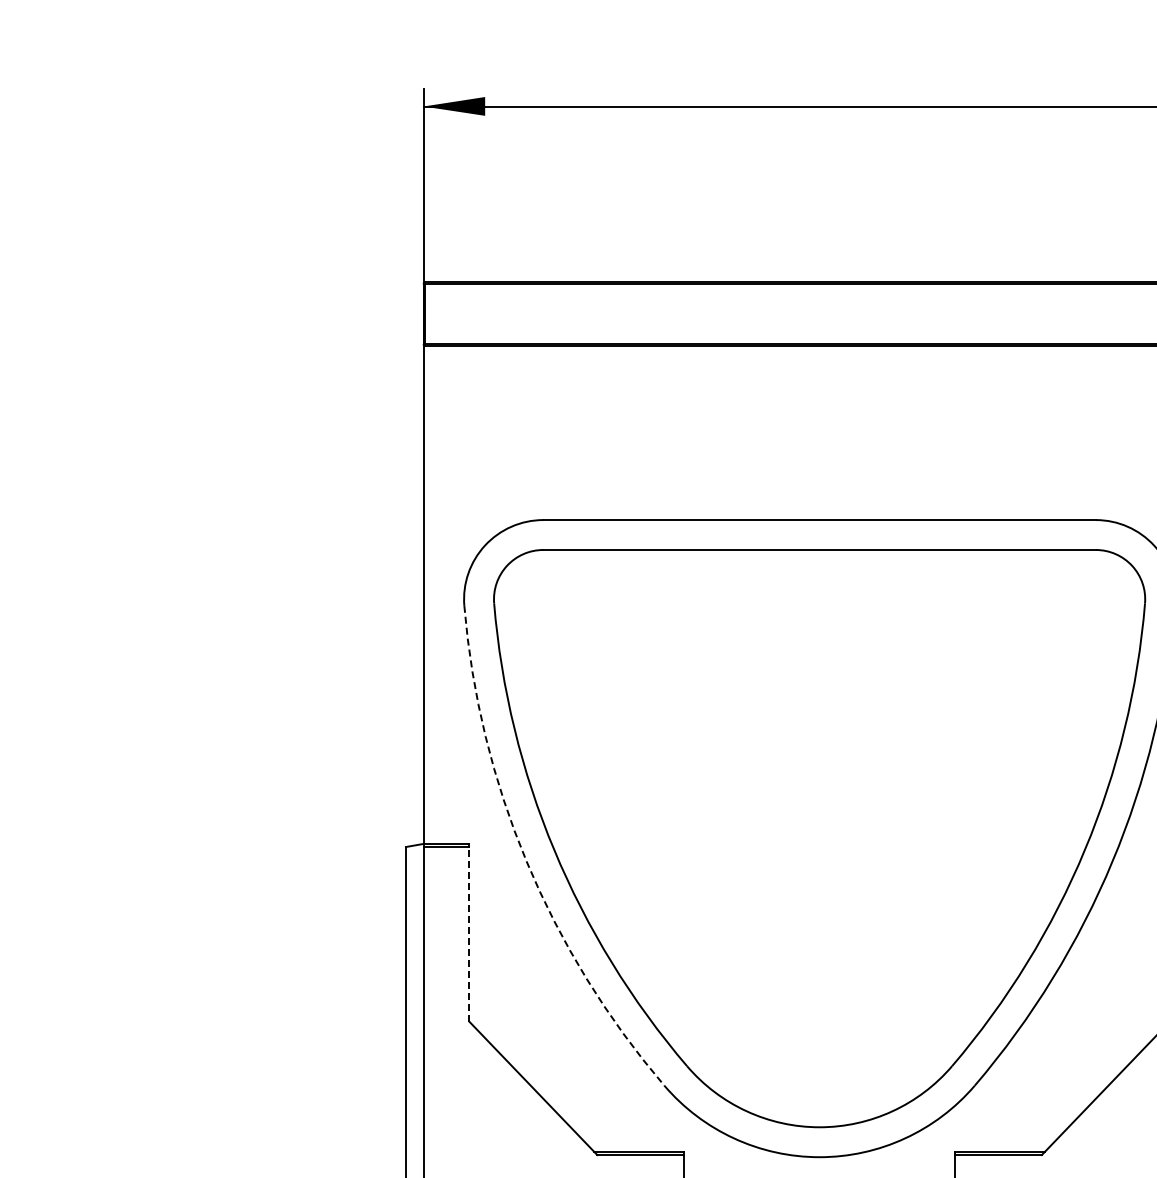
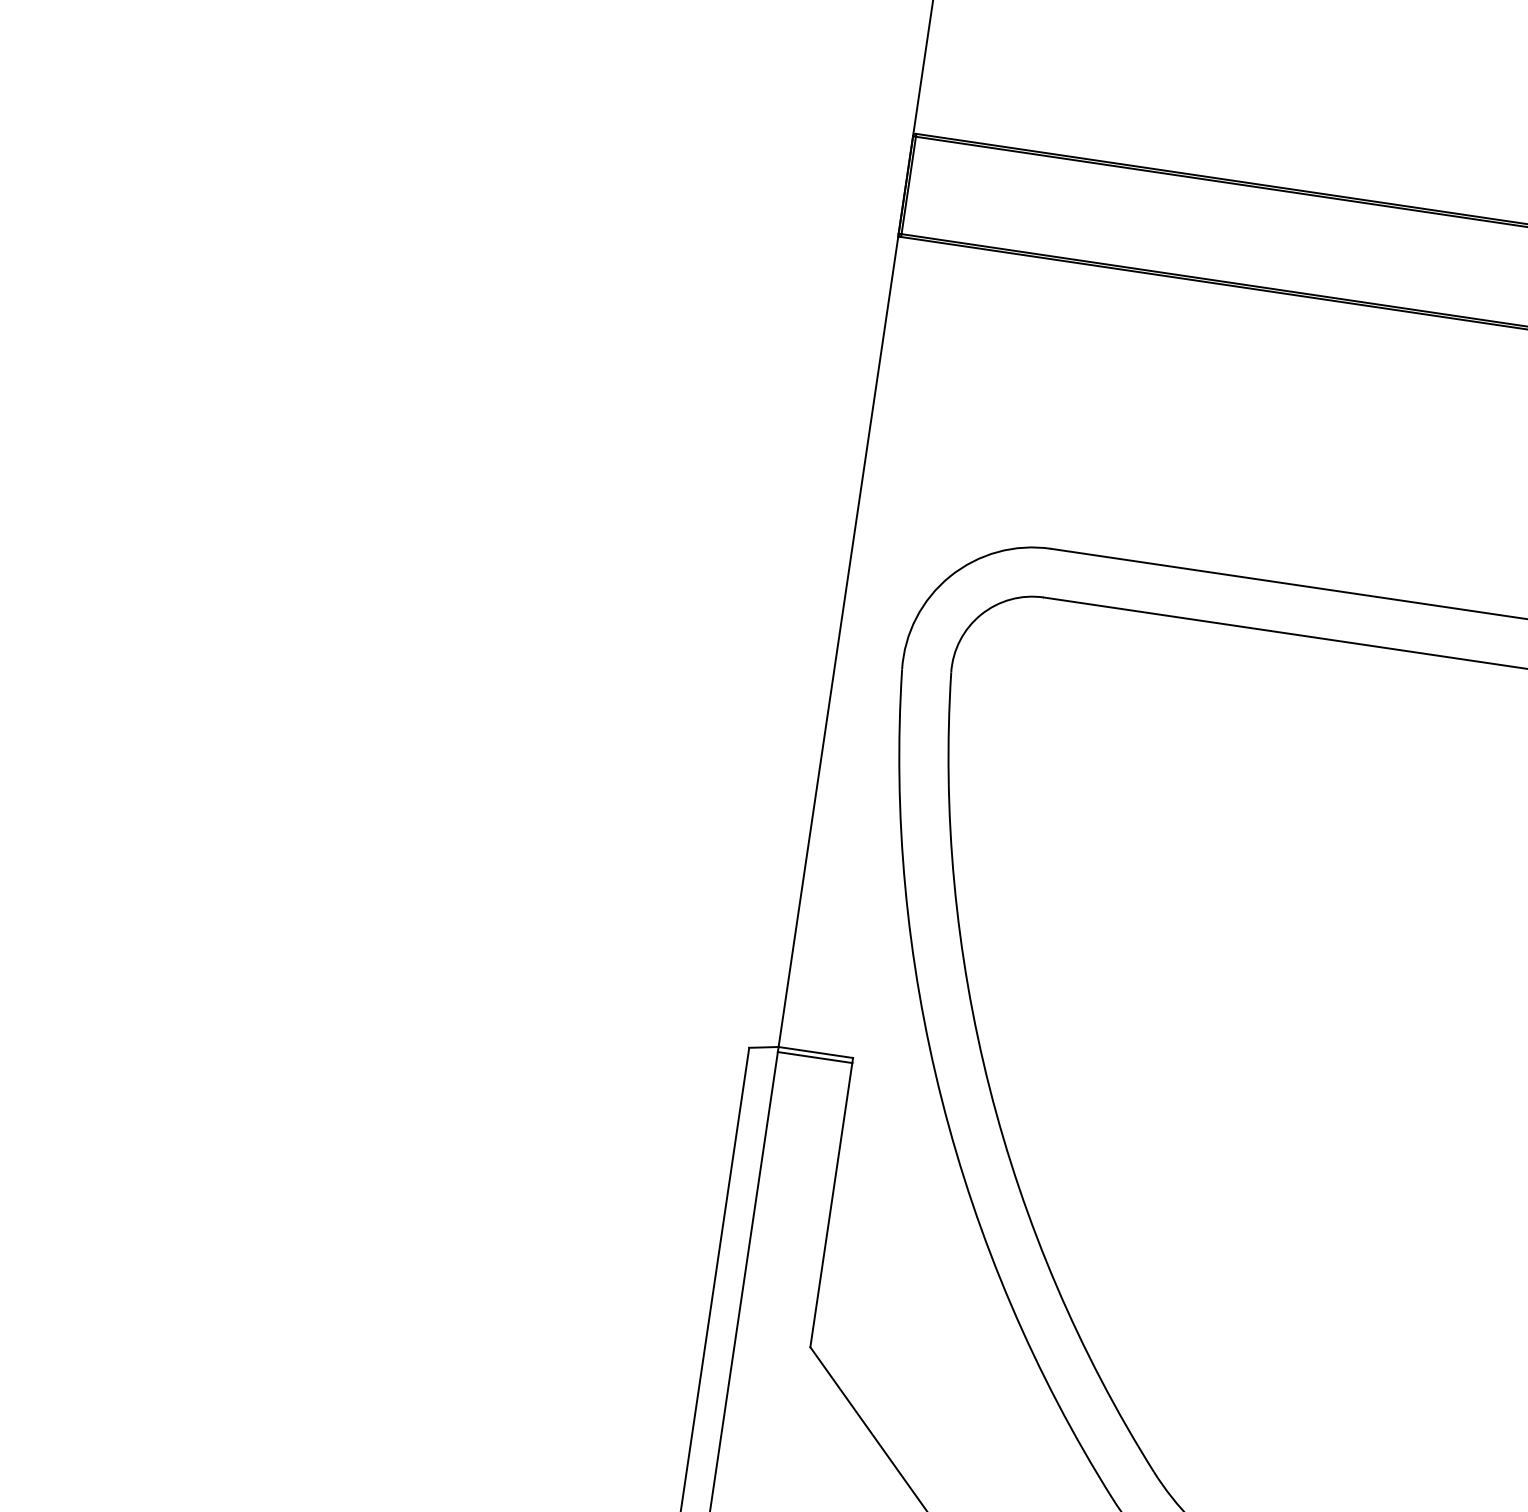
arc: (526, 861) -> (941, 1100), dashed -> solid
line: (469, 933) -> (831, 1203), dashed -> solid

